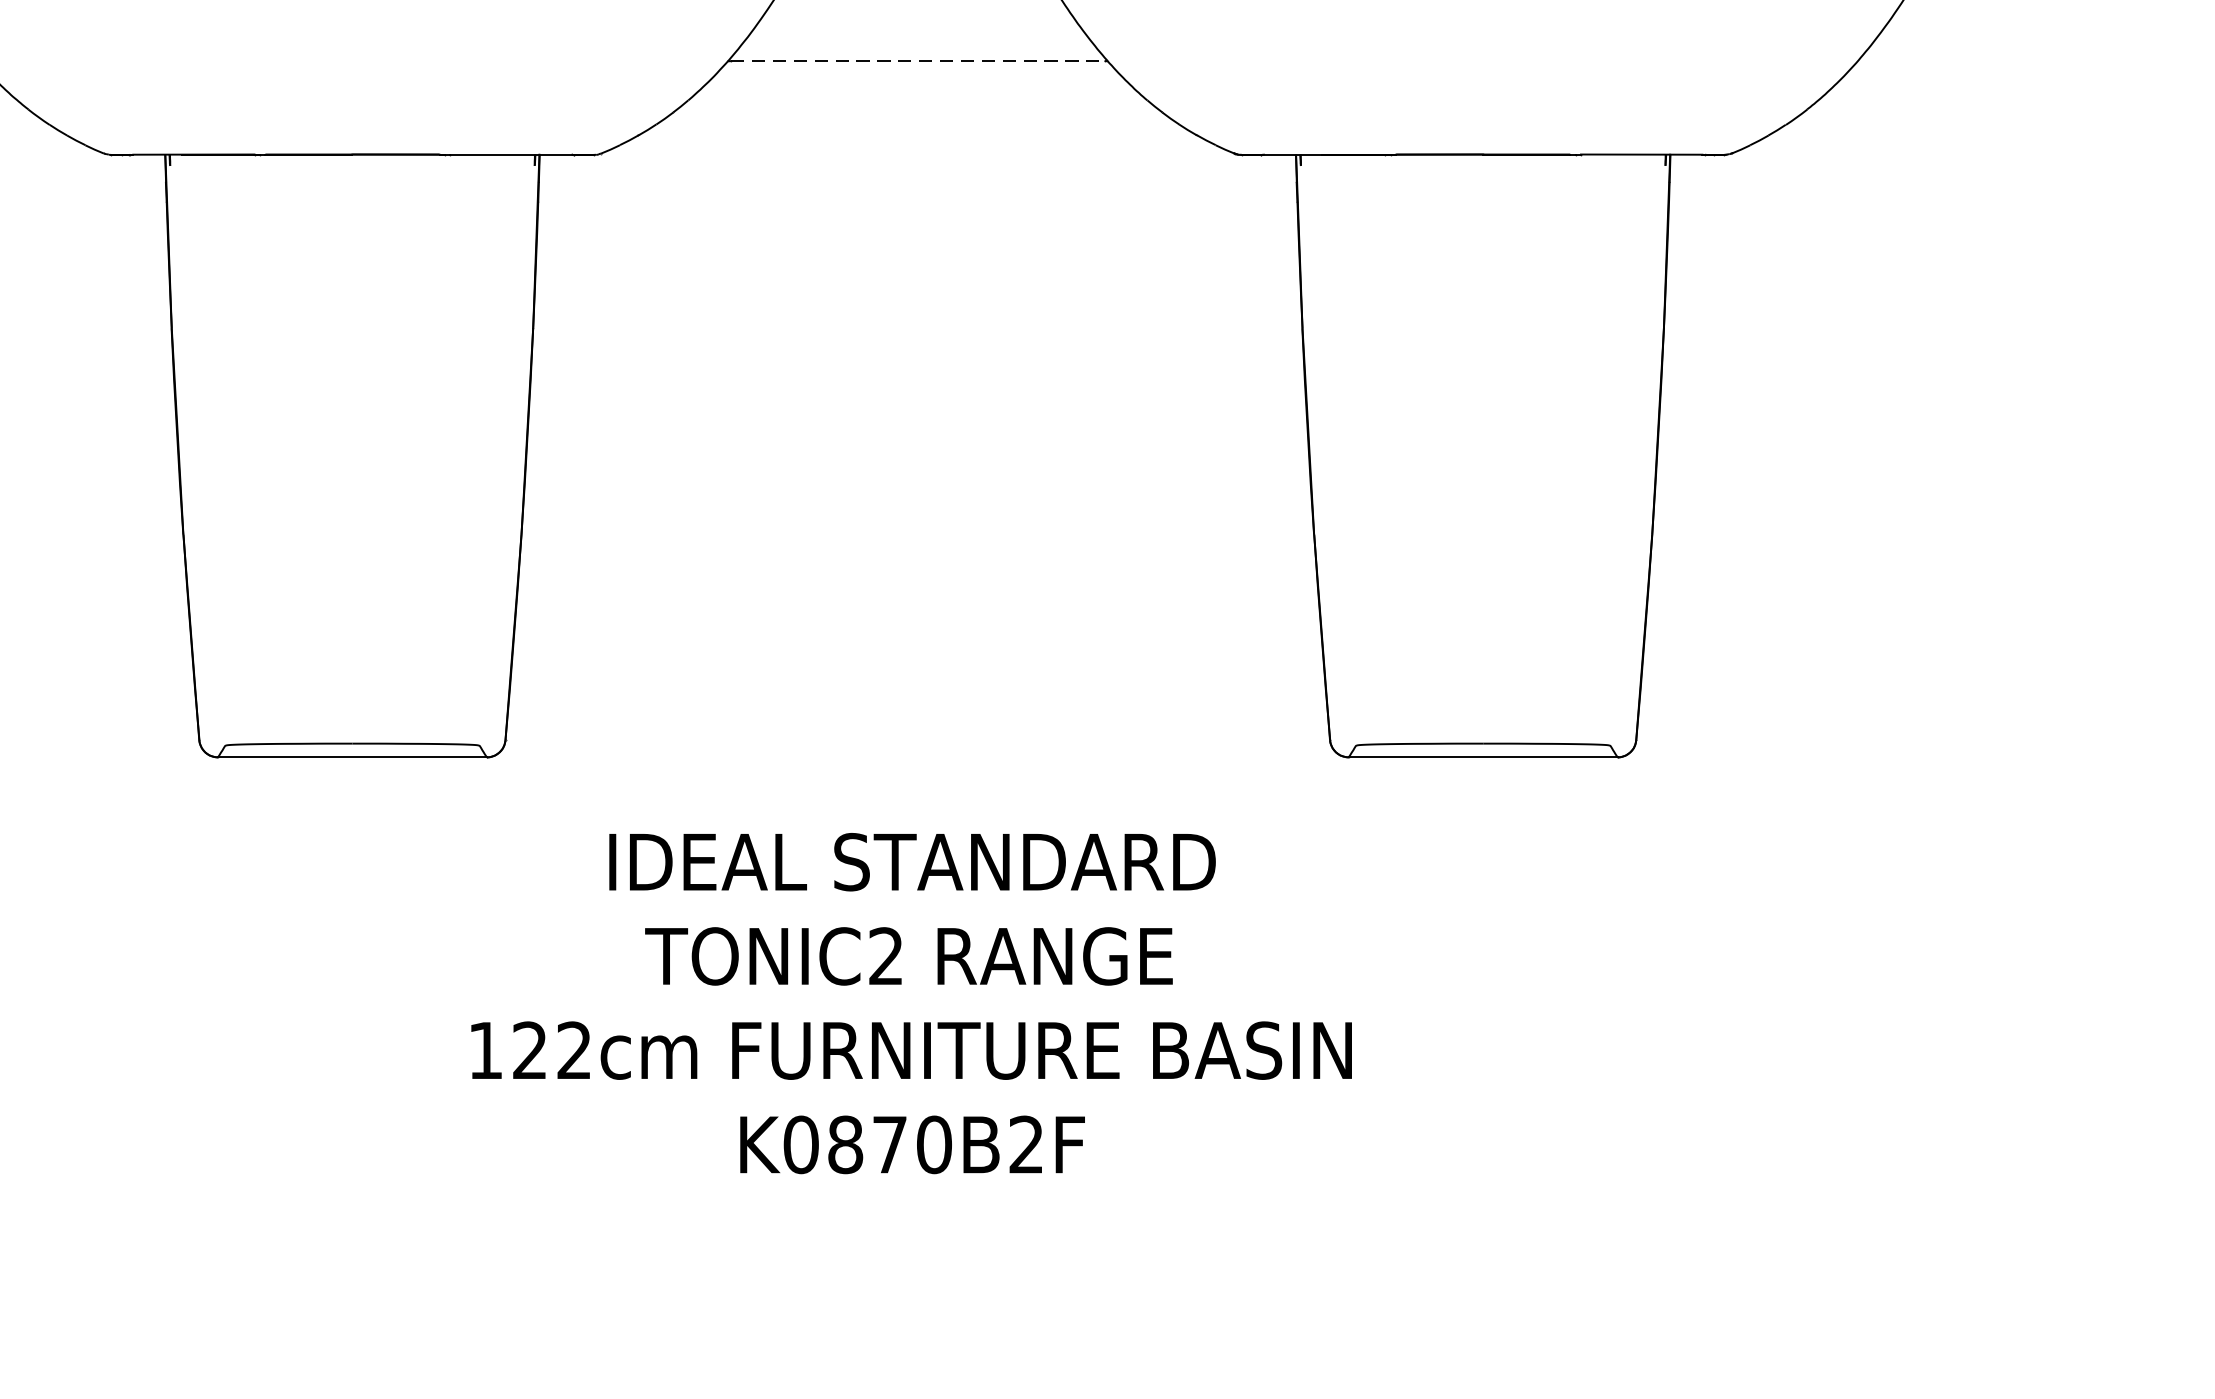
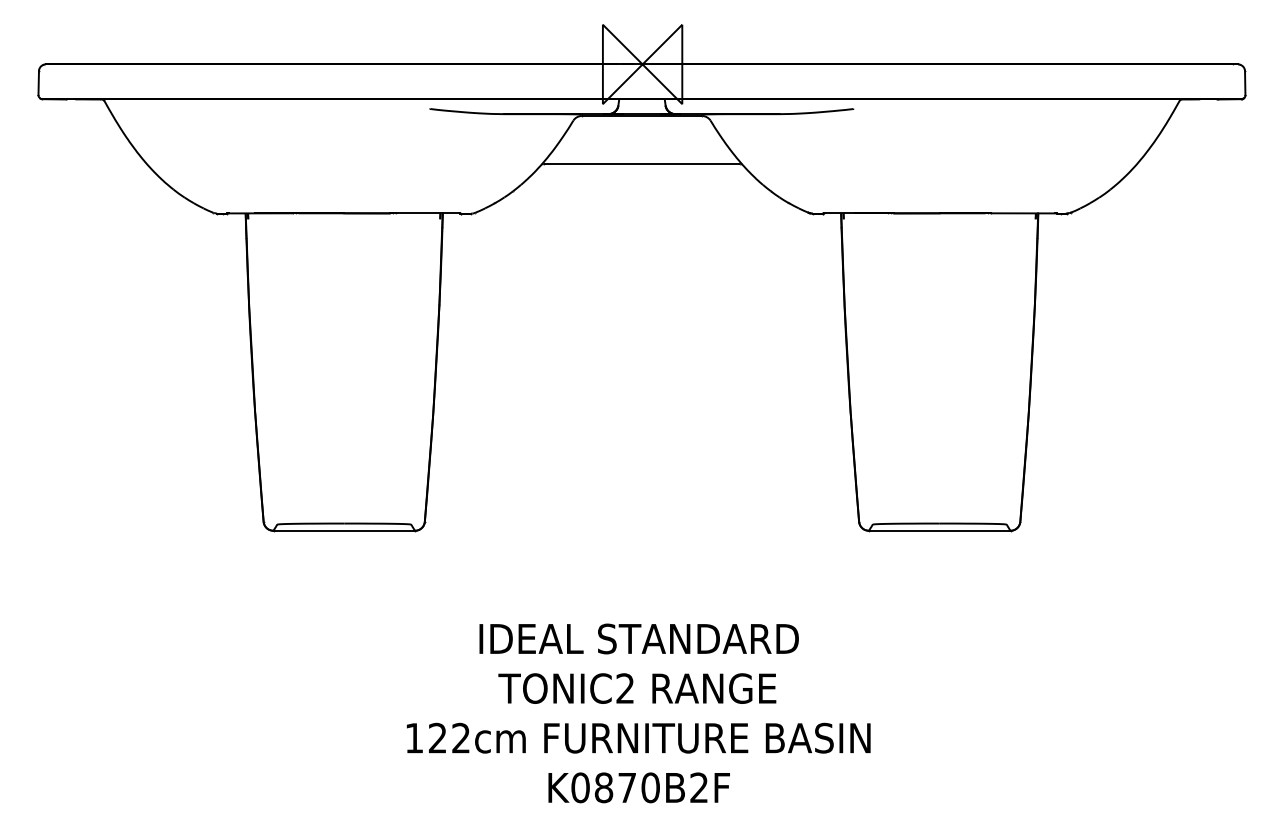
line: (918, 61) -> (642, 164), dashed -> solid
text: (911, 1003) -> (638, 713), moved

